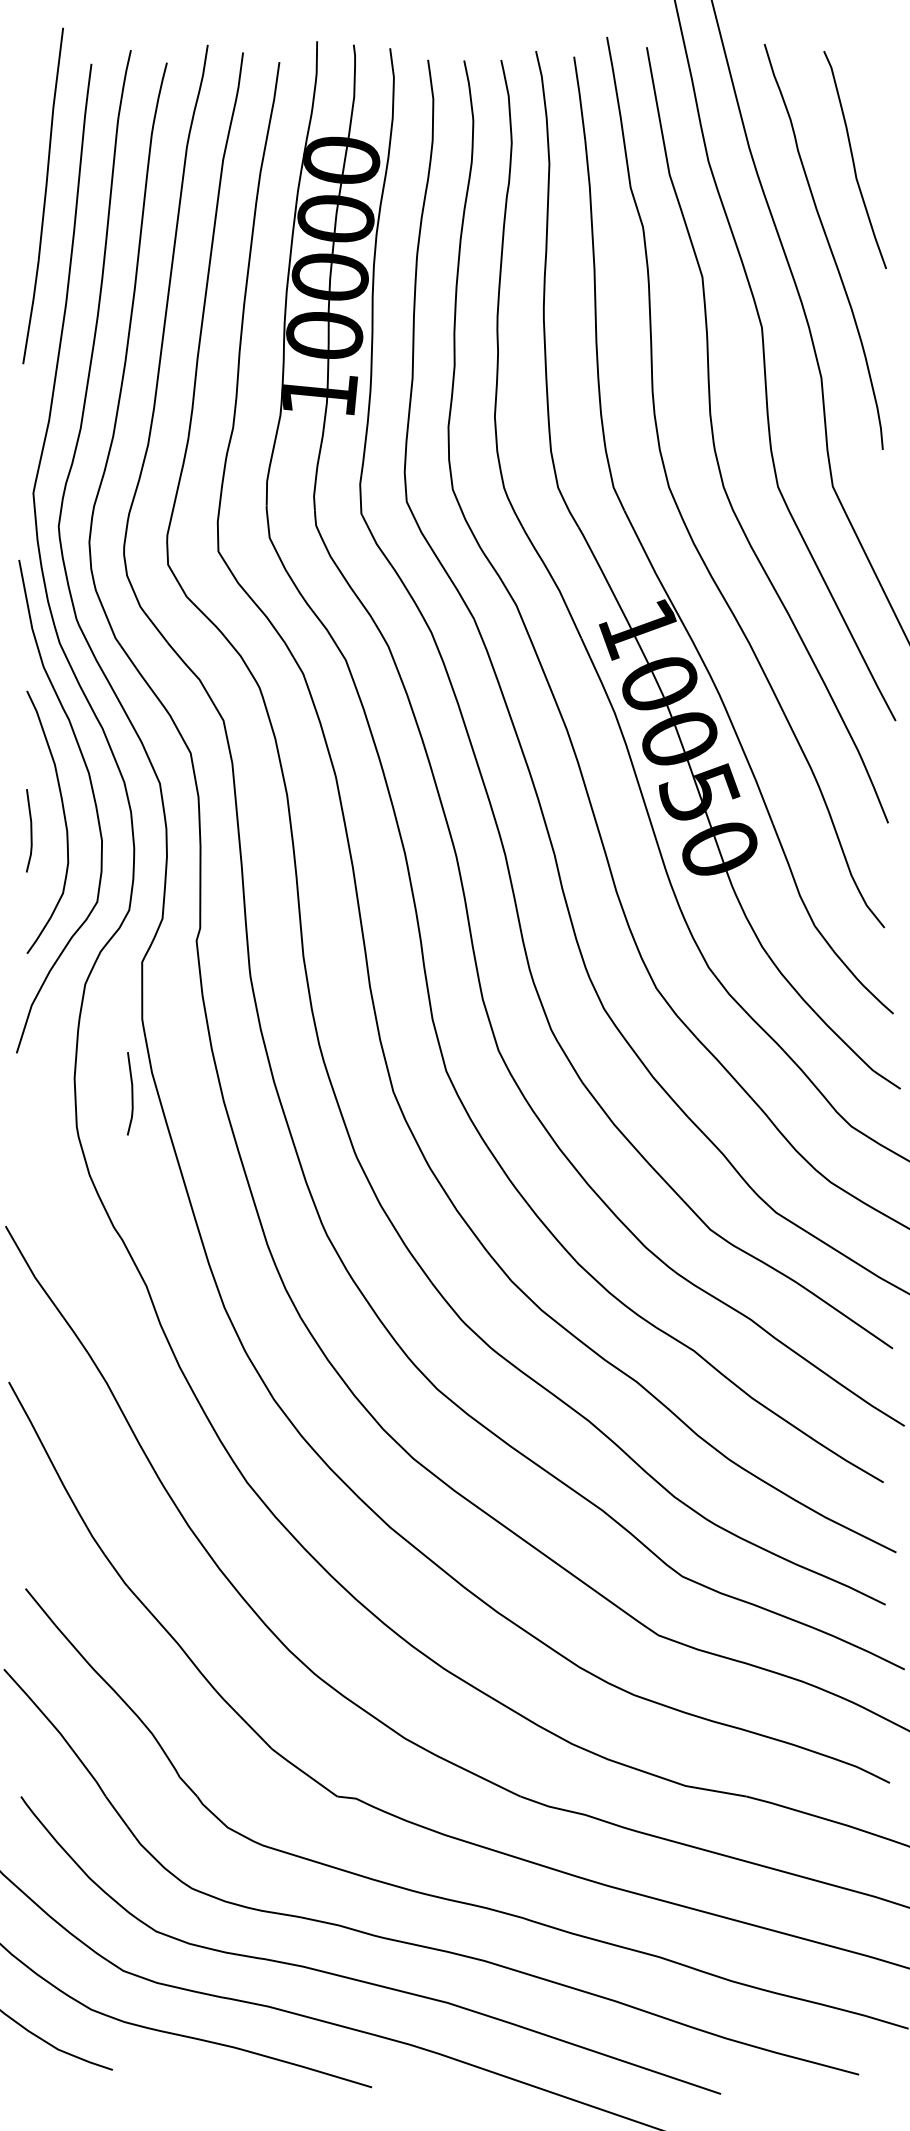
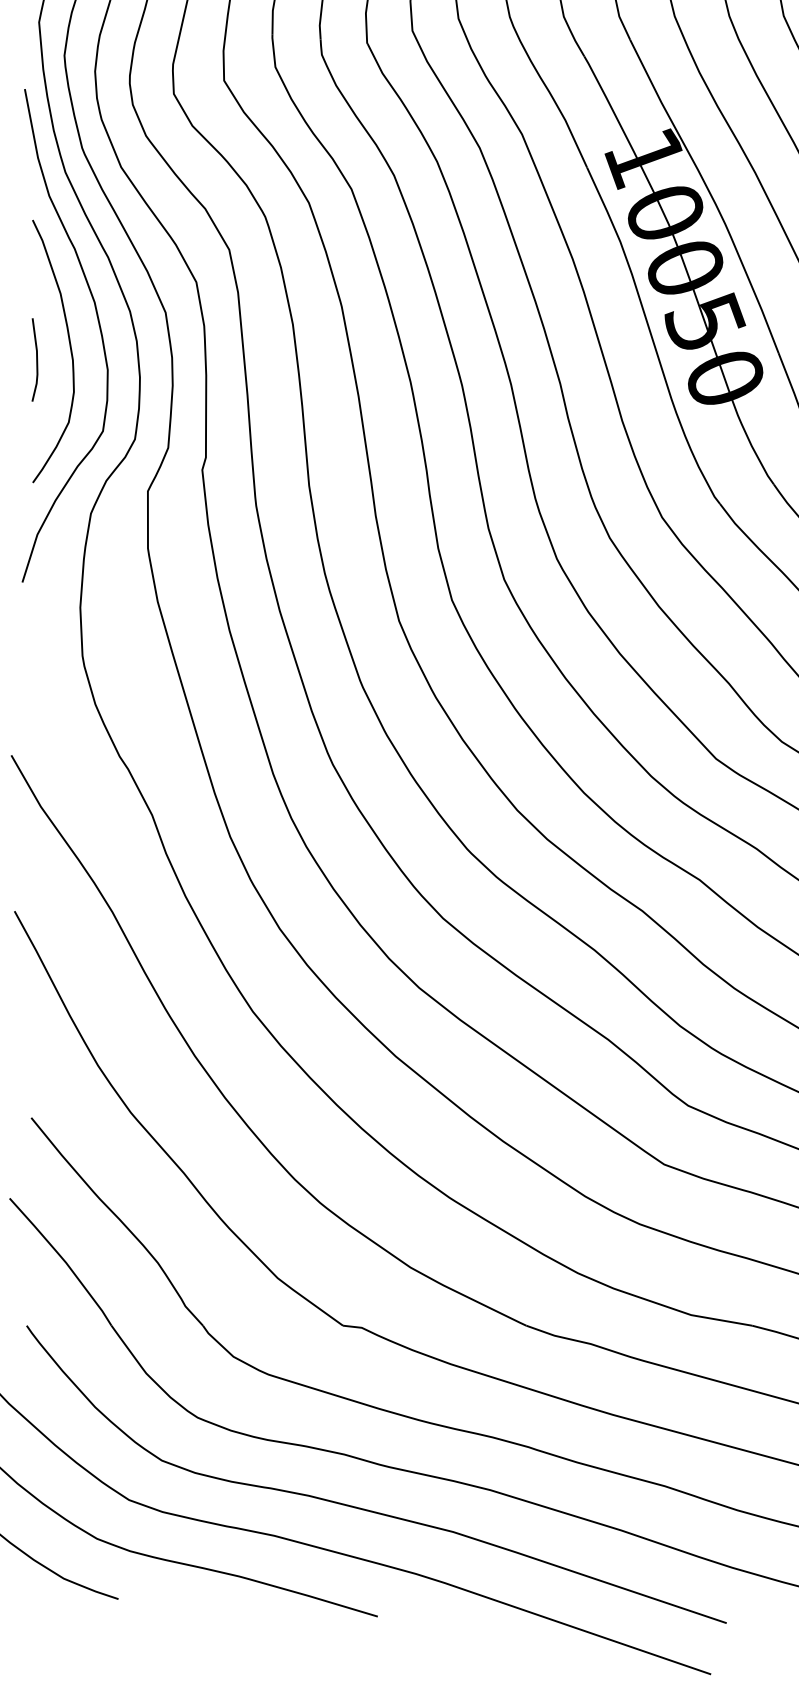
line: (131, 1093) -> (137, 622), removed

